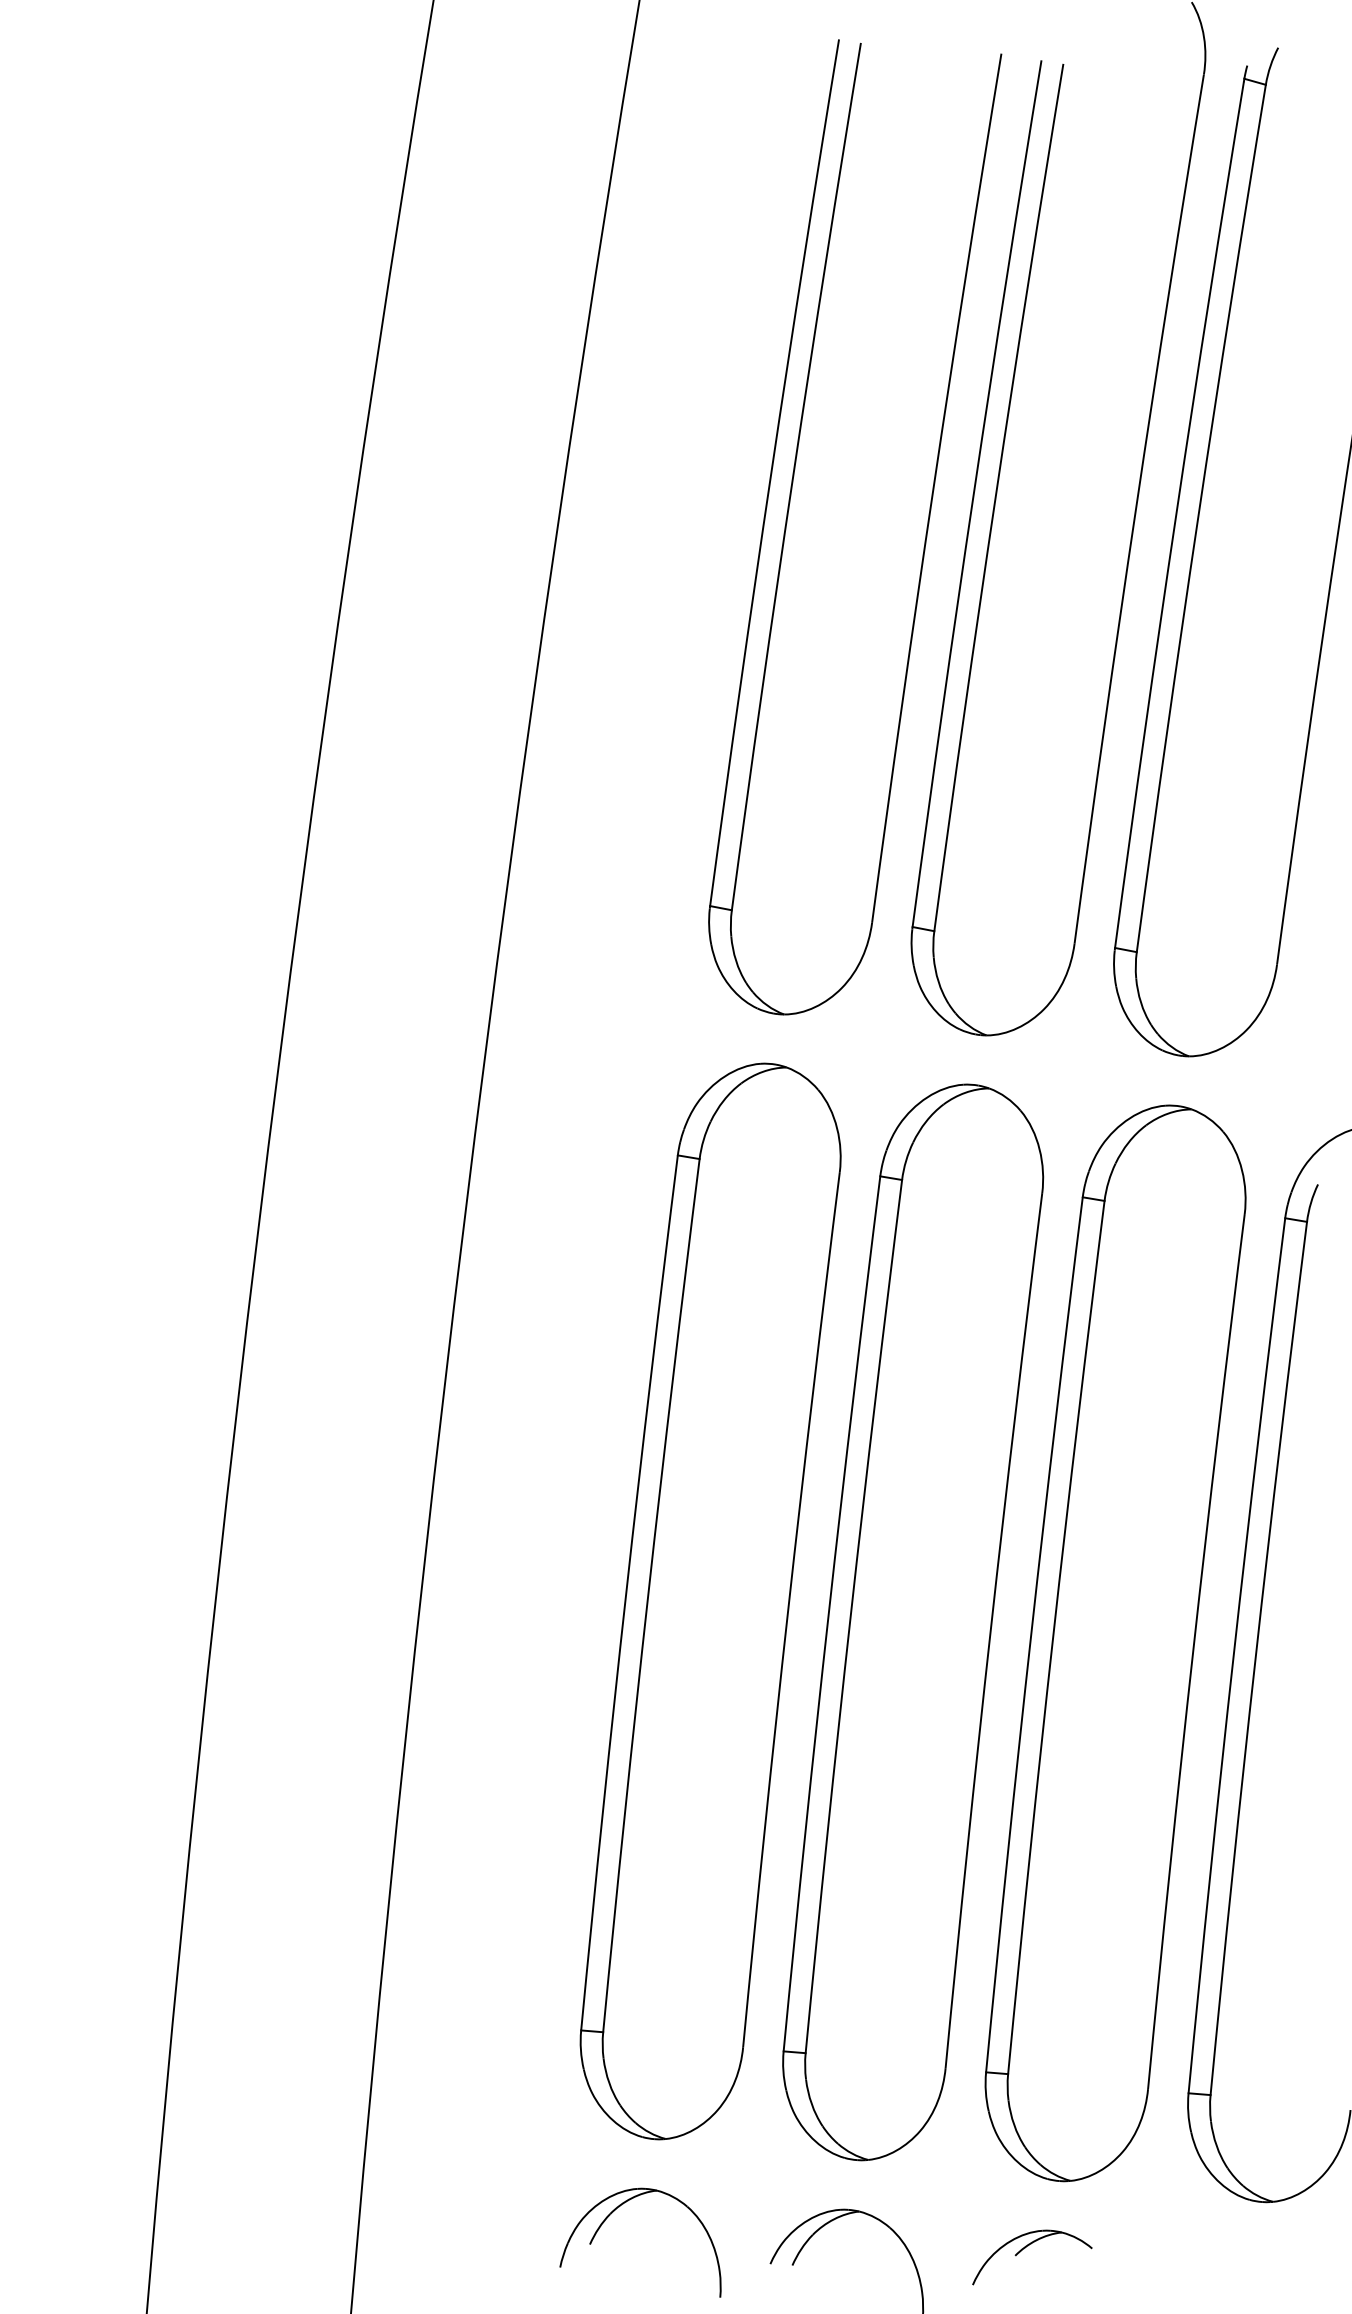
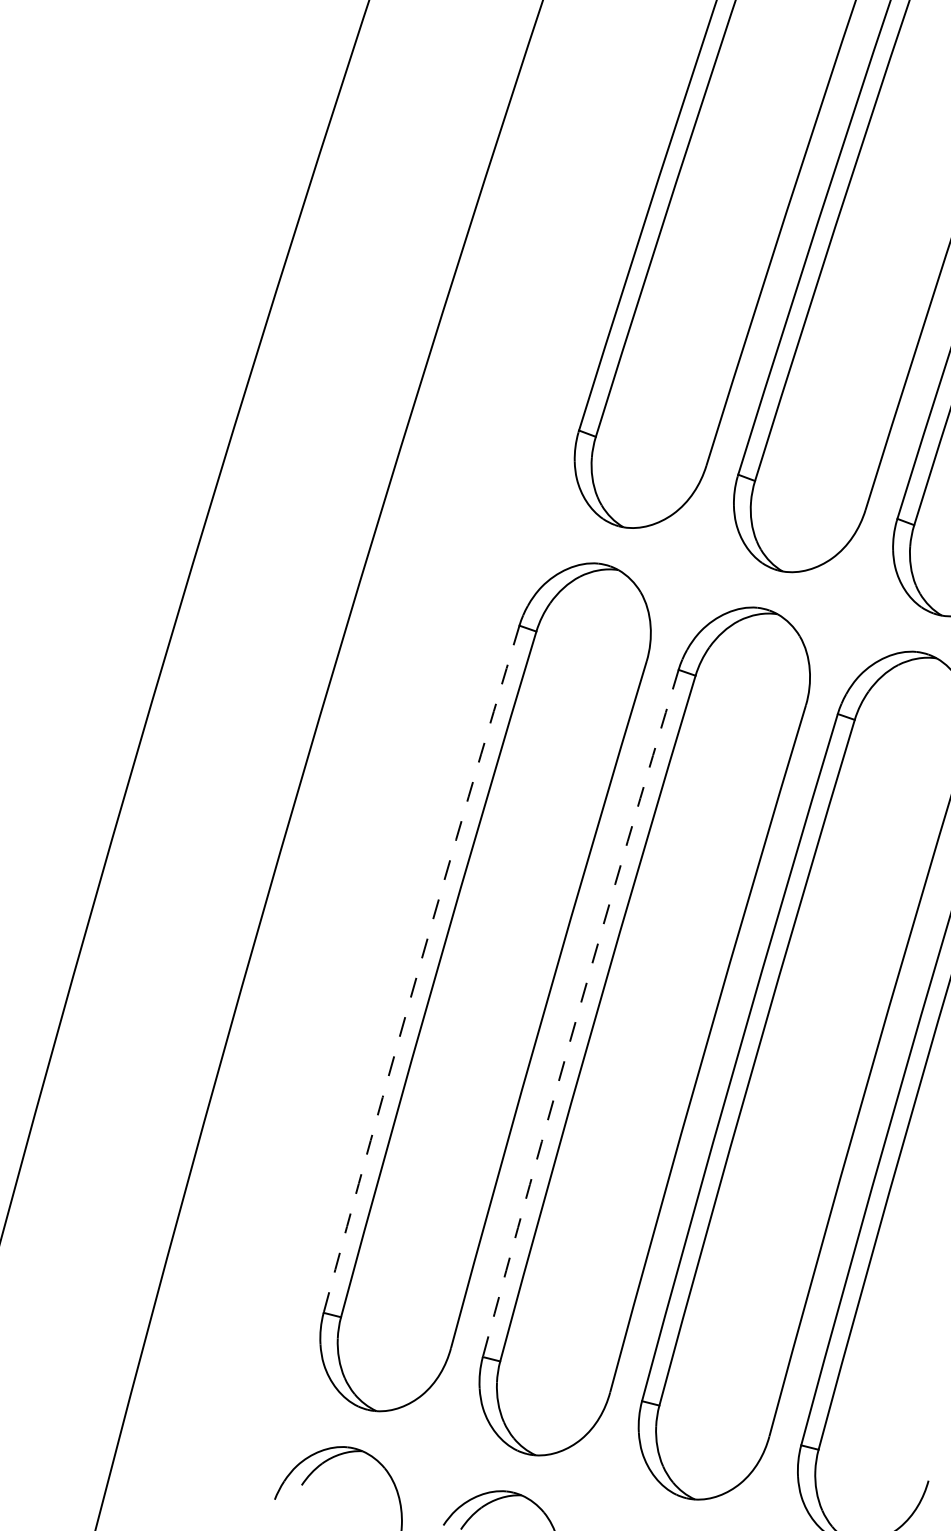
arc: (626, 1592) -> (419, 968), solid -> dashed
arc: (828, 1613) -> (578, 1012), solid -> dashed

